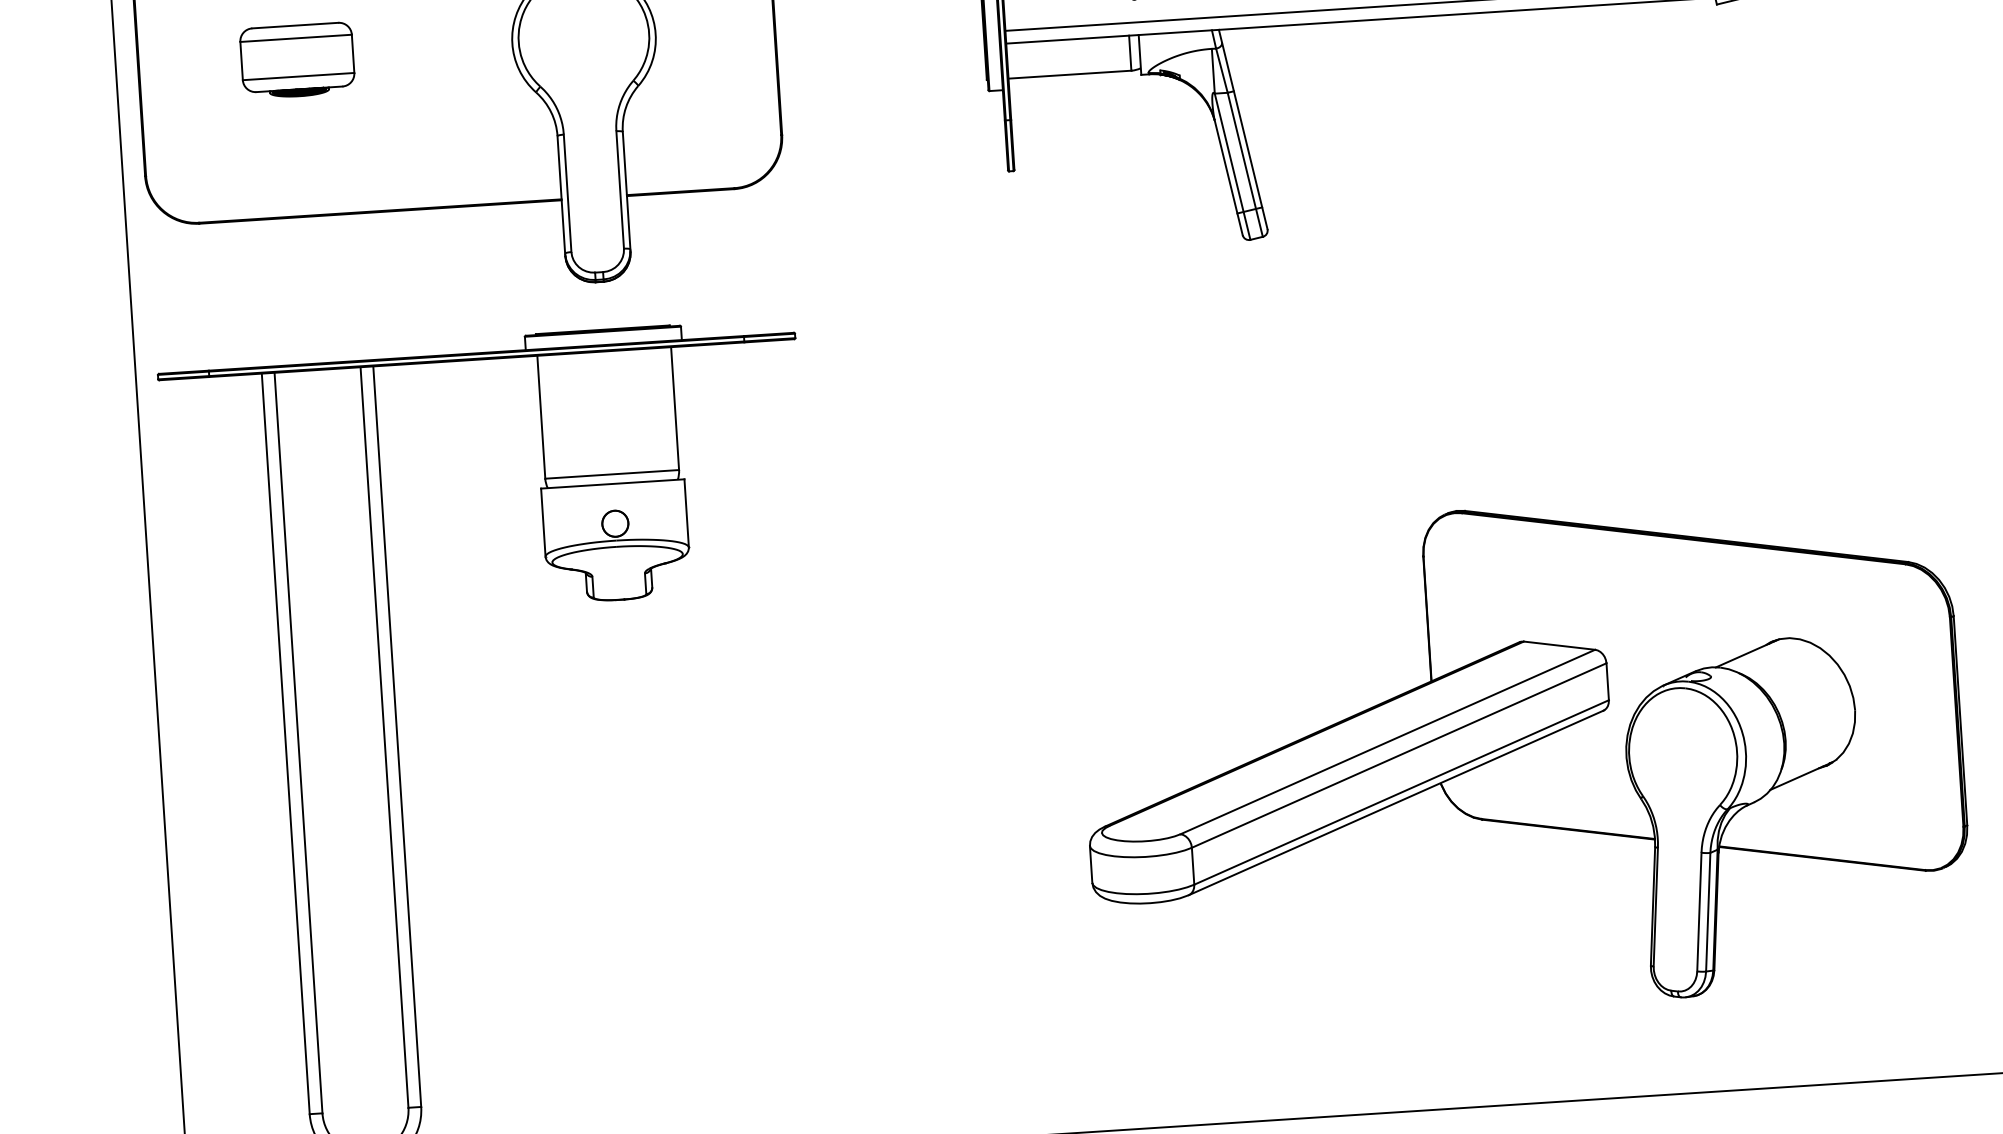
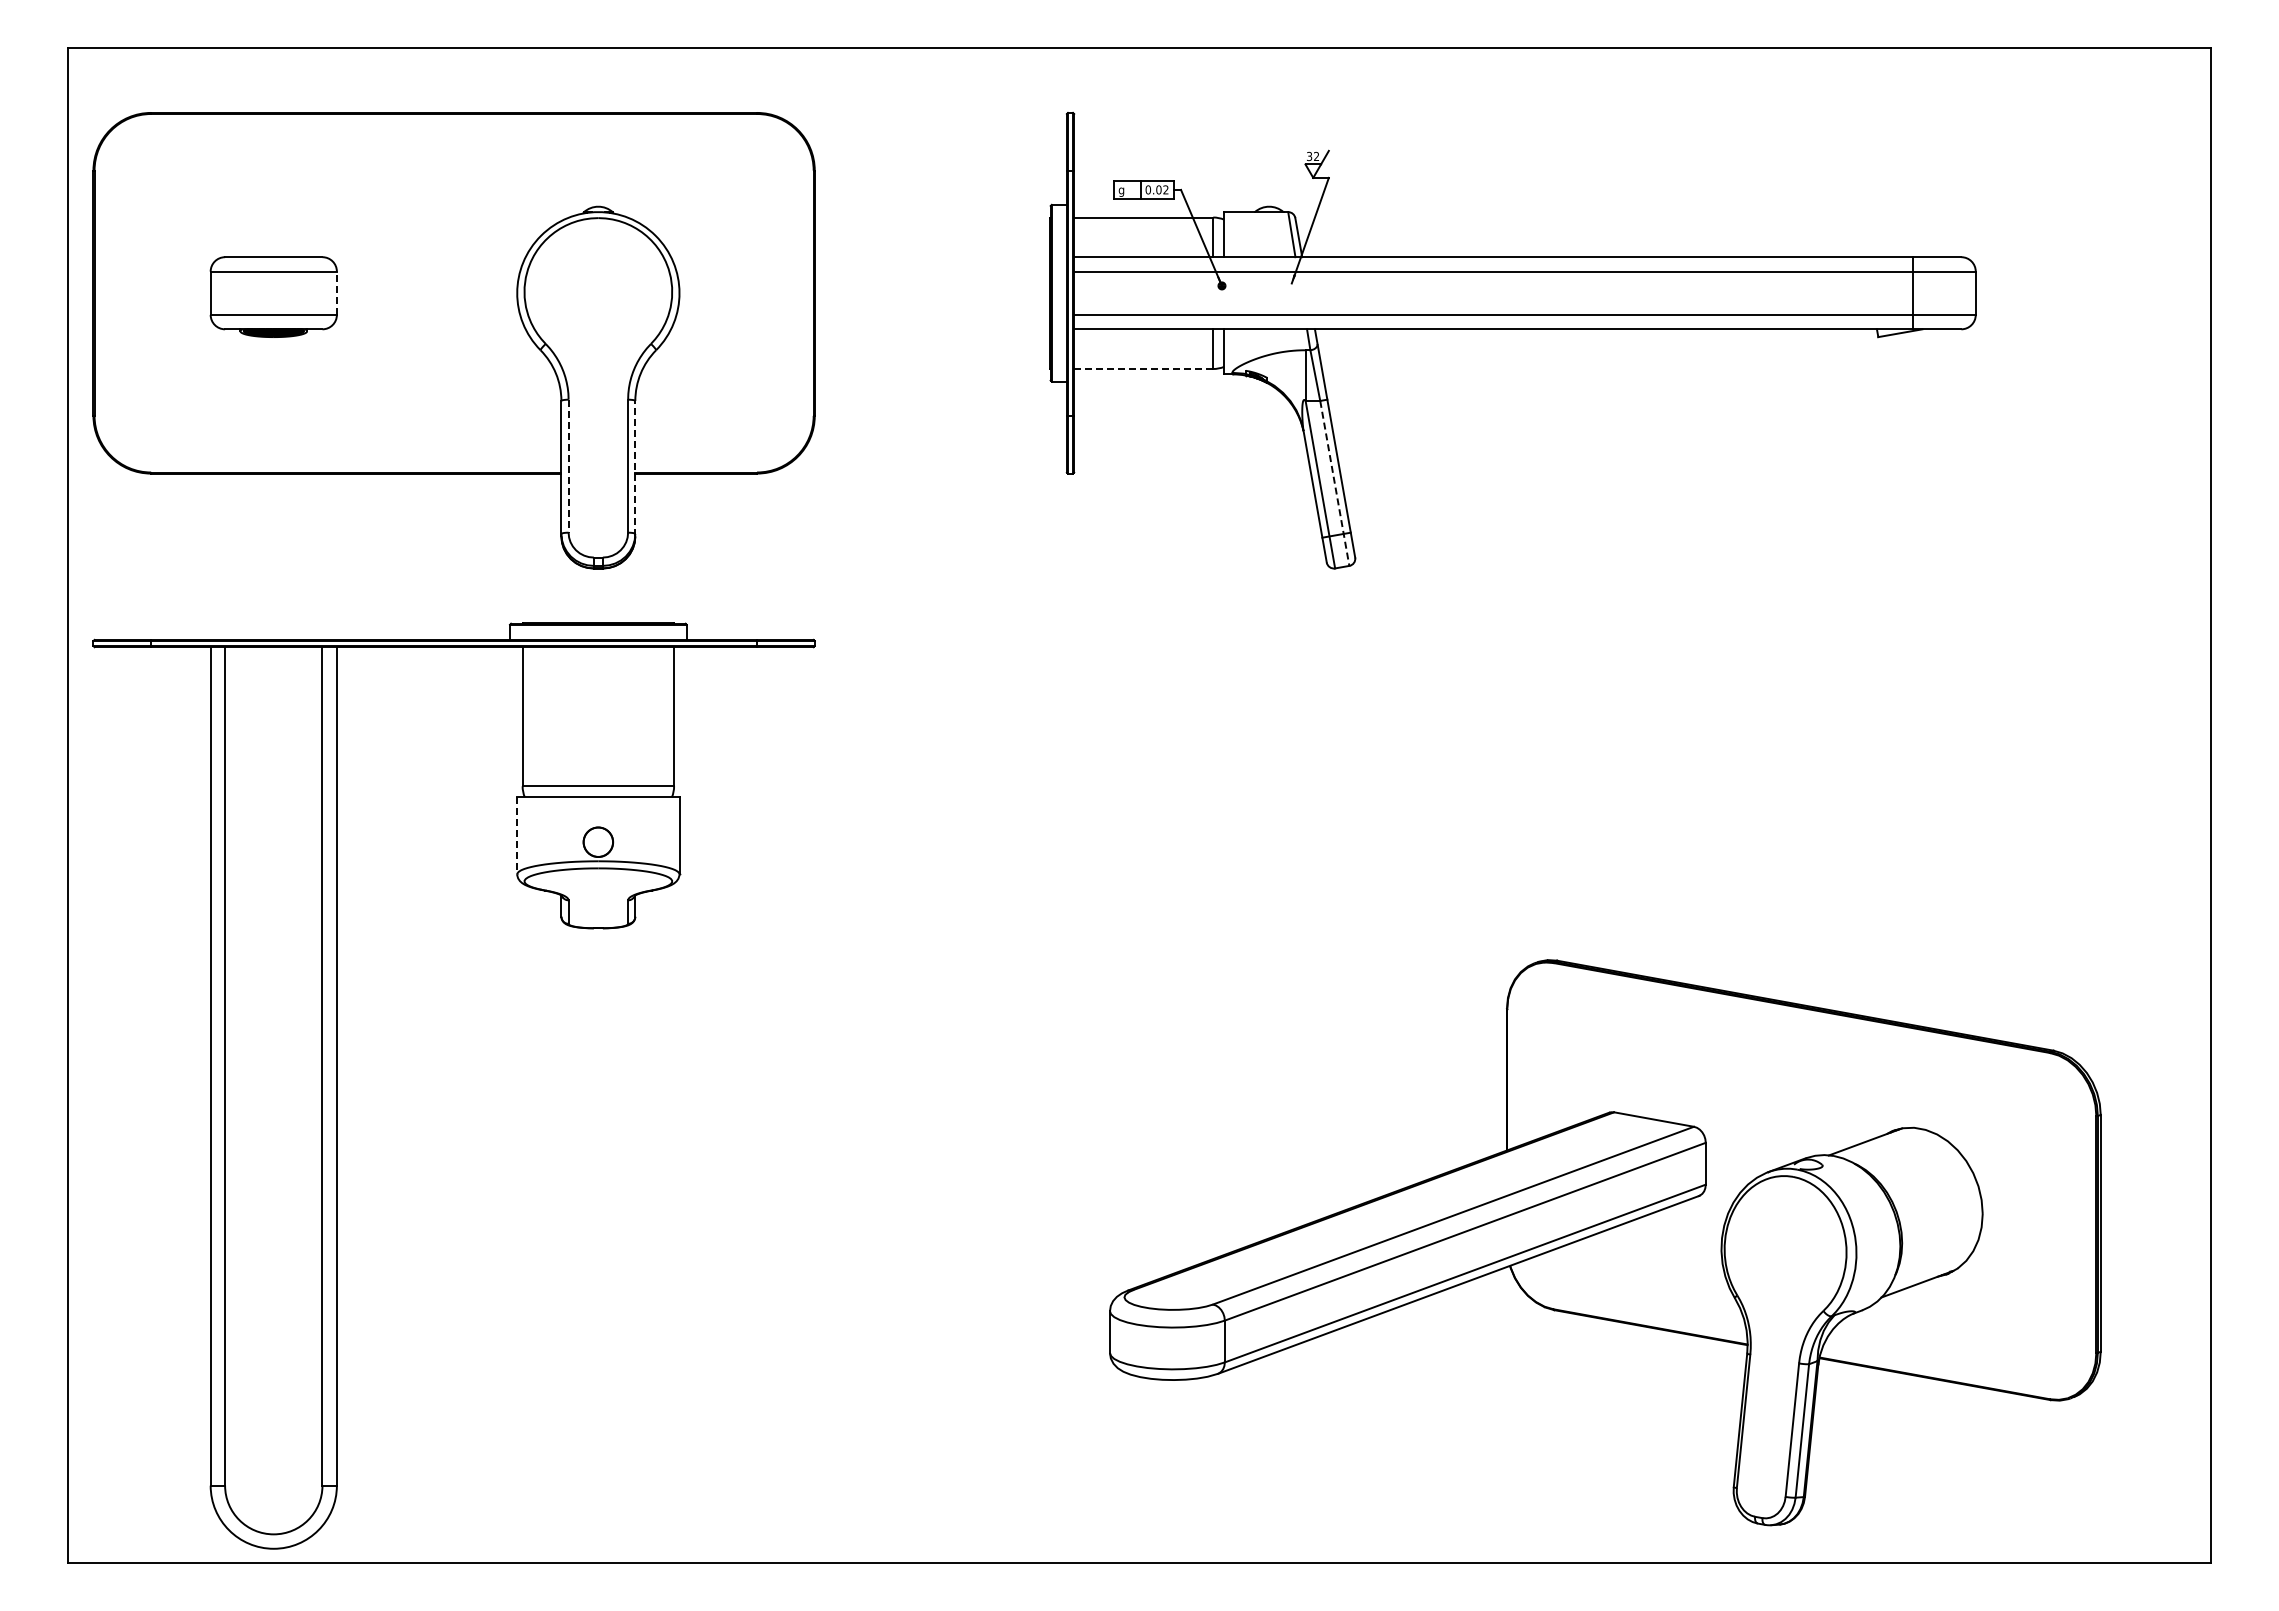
line: (352, 54) -> (336, 293), solid -> dashed
line: (1069, 75) -> (1143, 369), solid -> dashed
line: (1245, 164) -> (1334, 483), solid -> dashed
line: (626, 191) -> (635, 468), solid -> dashed
line: (567, 193) -> (568, 466), solid -> dashed
line: (543, 522) -> (517, 835), solid -> dashed
part: (1523, 757) -> (1605, 1242), moved

